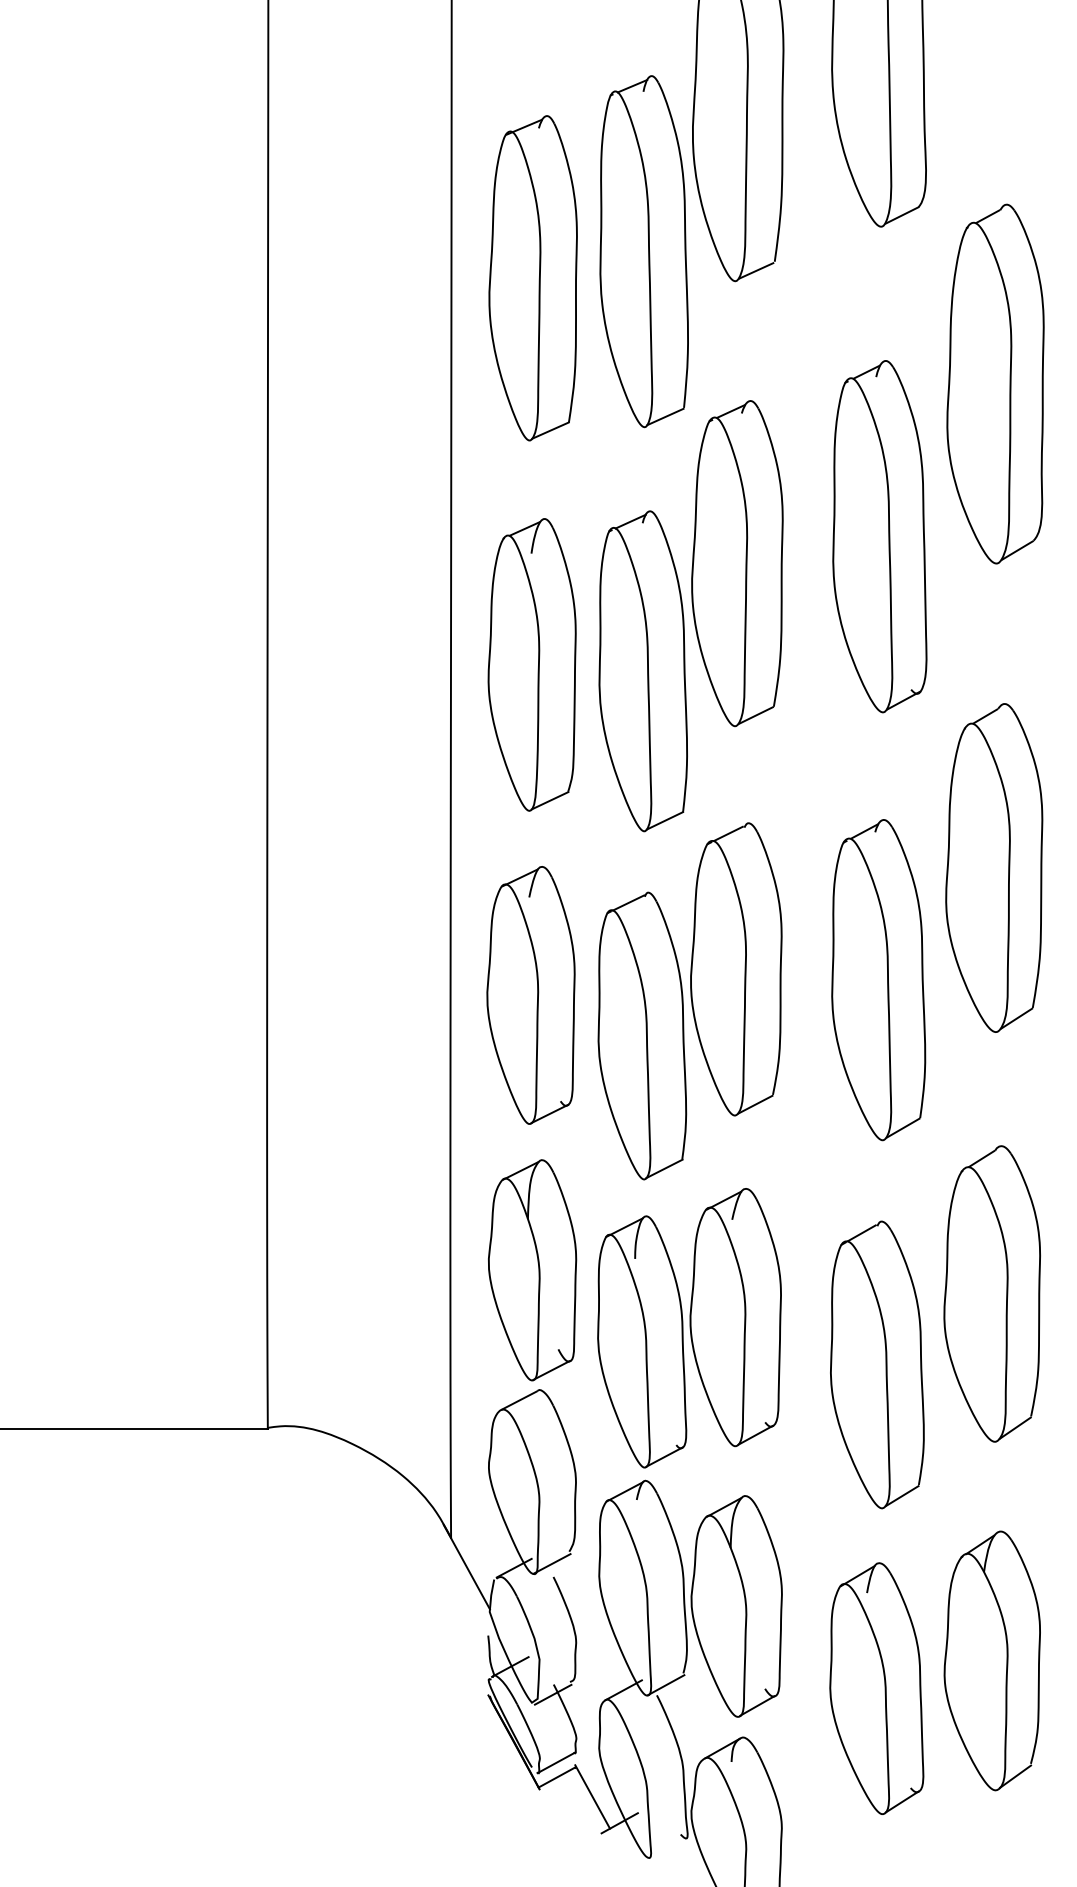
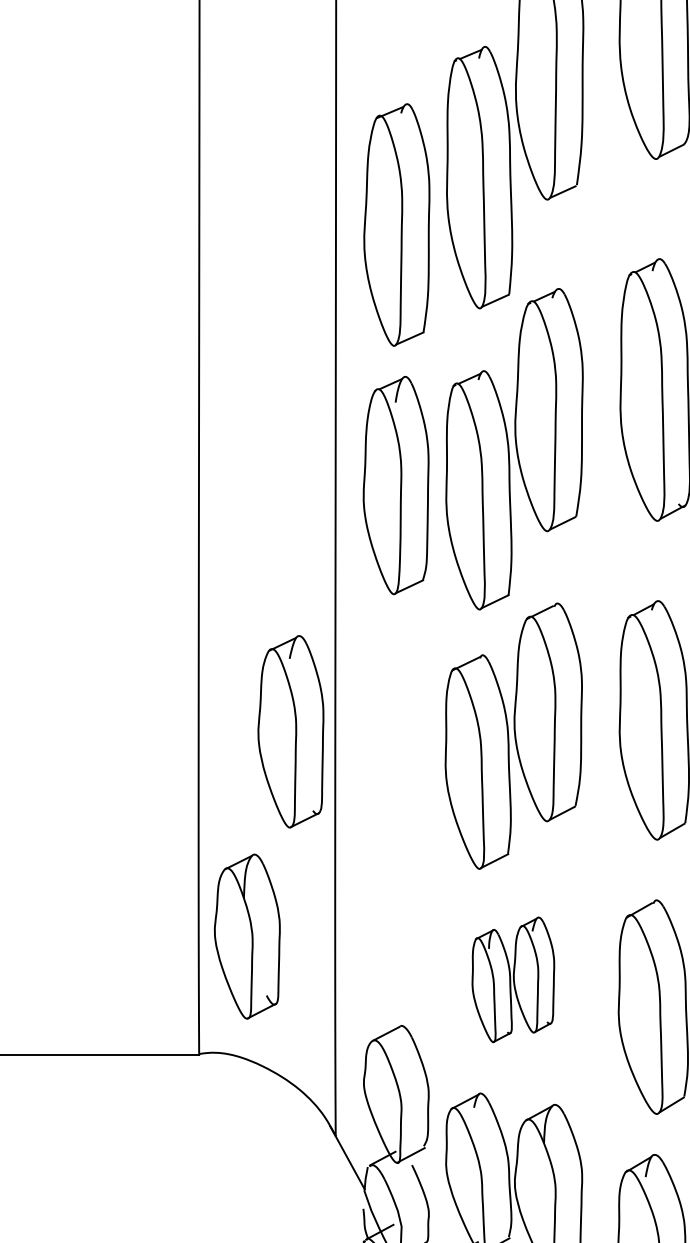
part: (532, 278) -> (396, 225), moved
part: (530, 995) -> (290, 731), moved
part: (532, 1270) -> (247, 936), moved
part: (689, 1328) -> (513, 979), size x0.6

